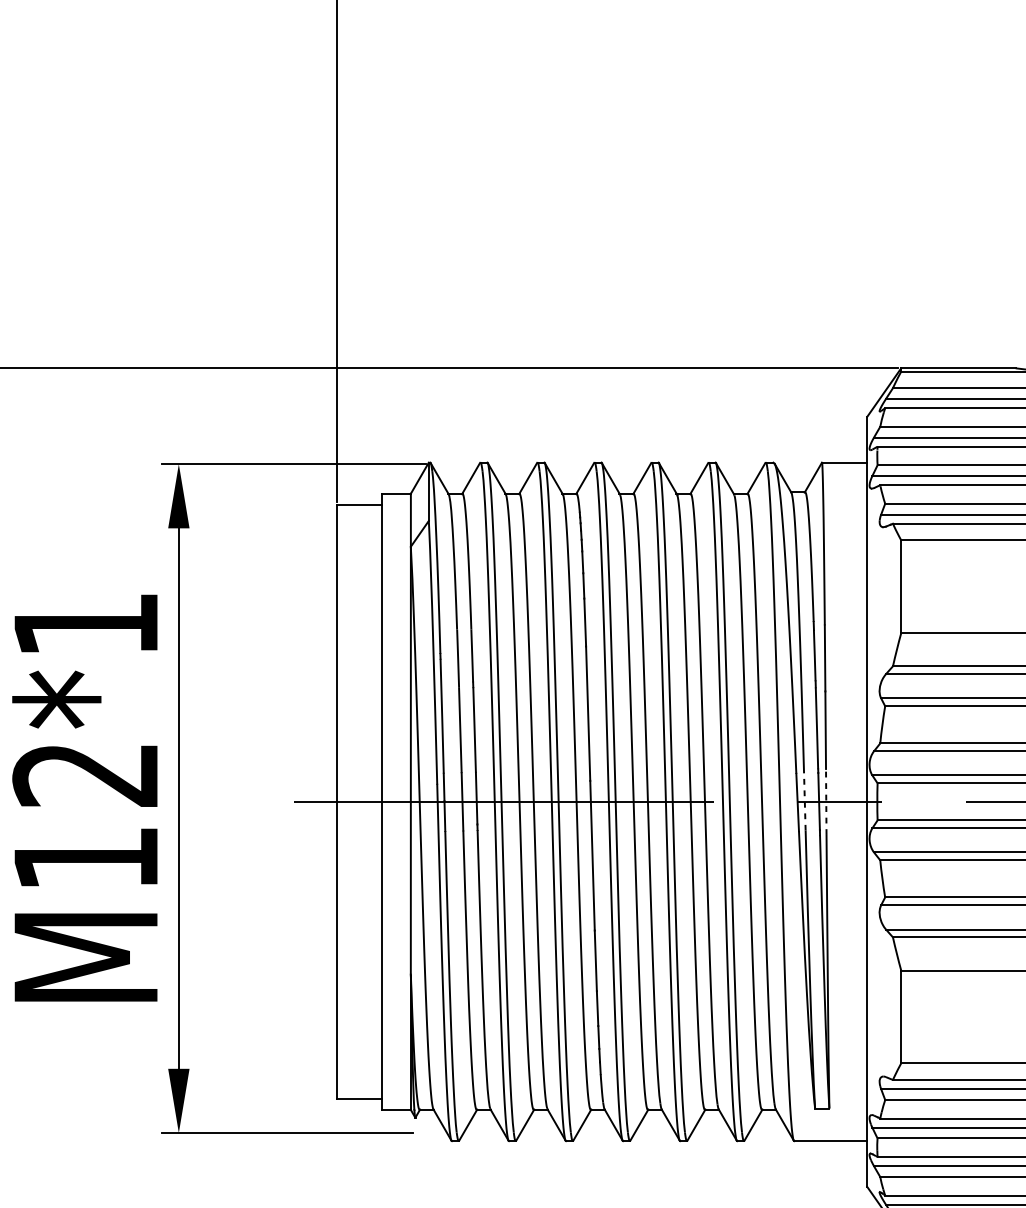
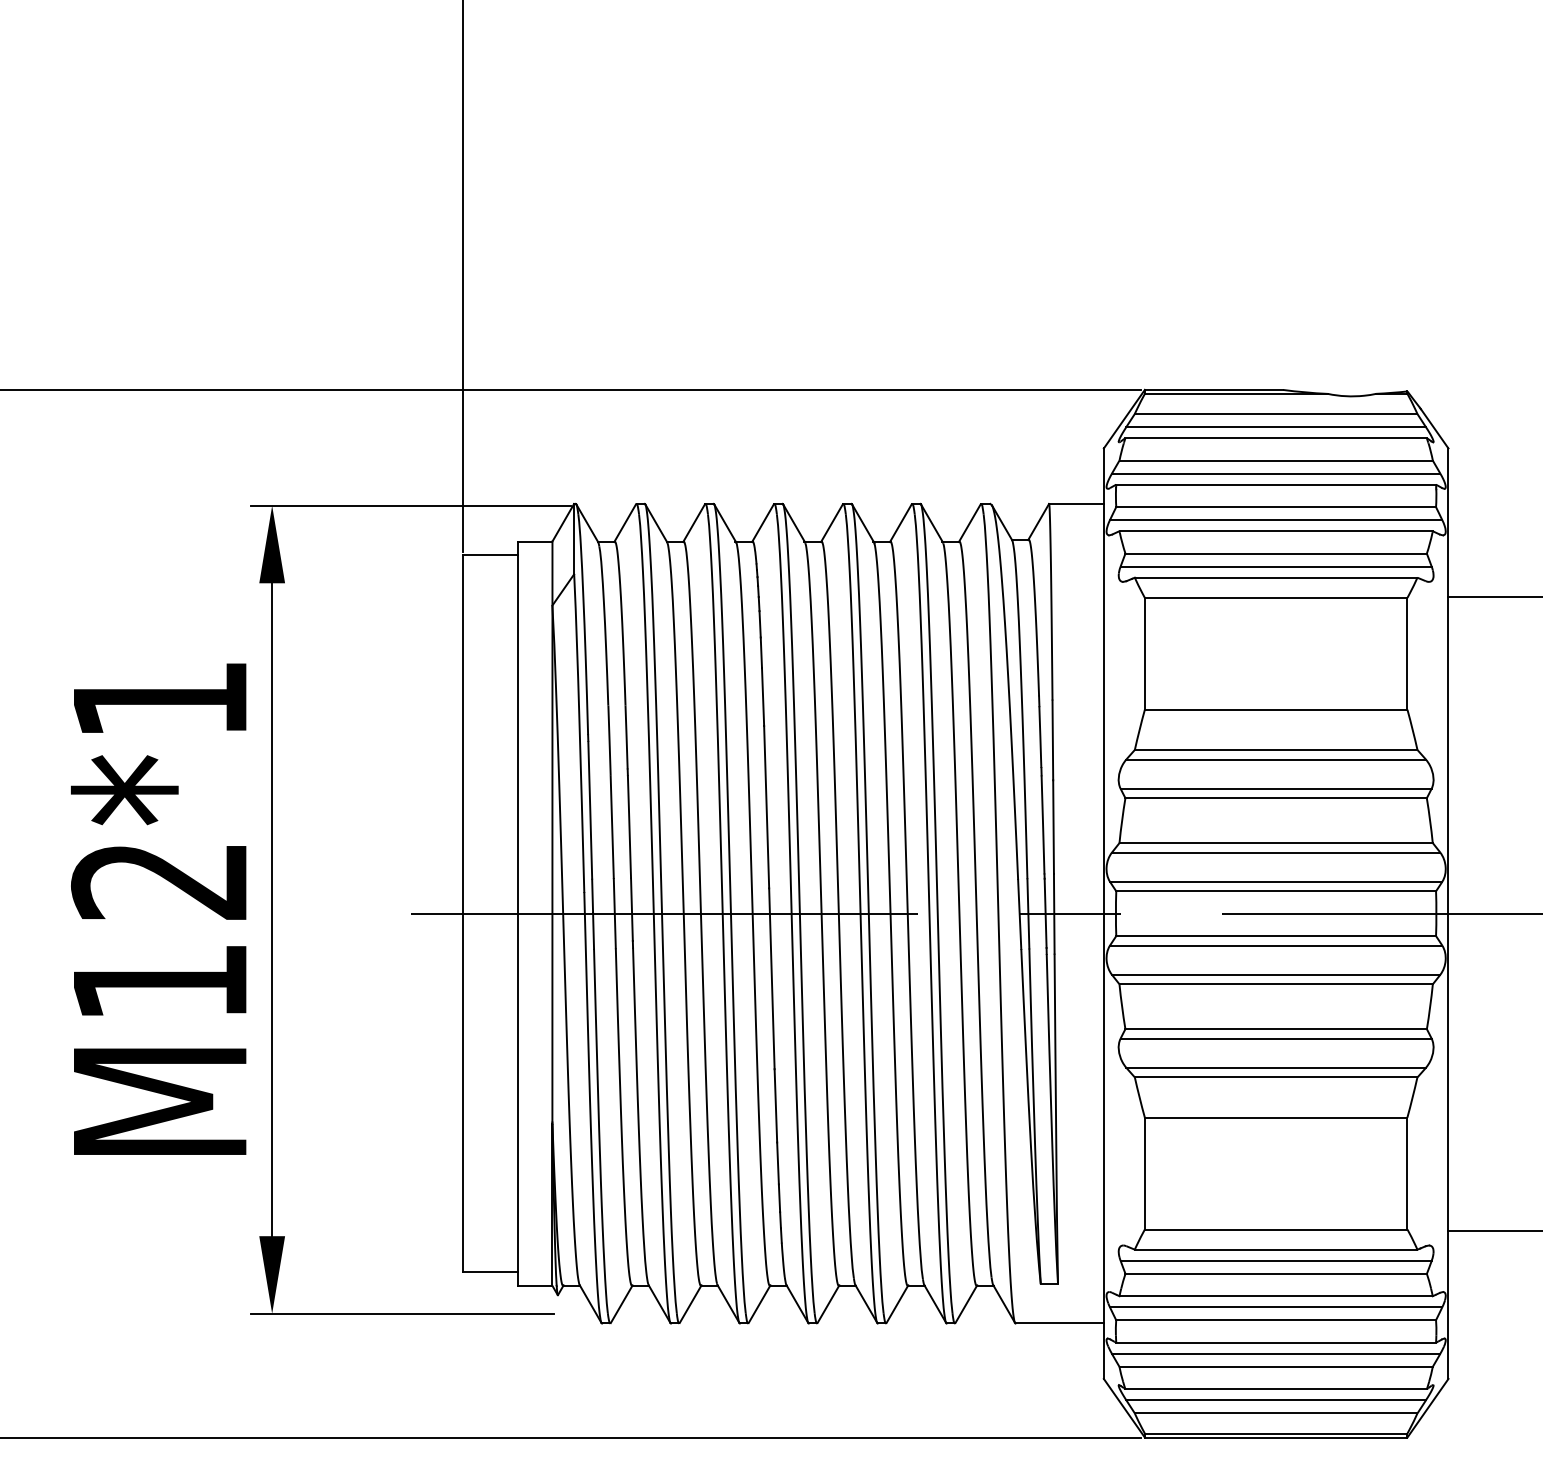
line: (804, 801) -> (1028, 913), dashed -> solid
line: (826, 801) -> (1054, 913), dashed -> solid

